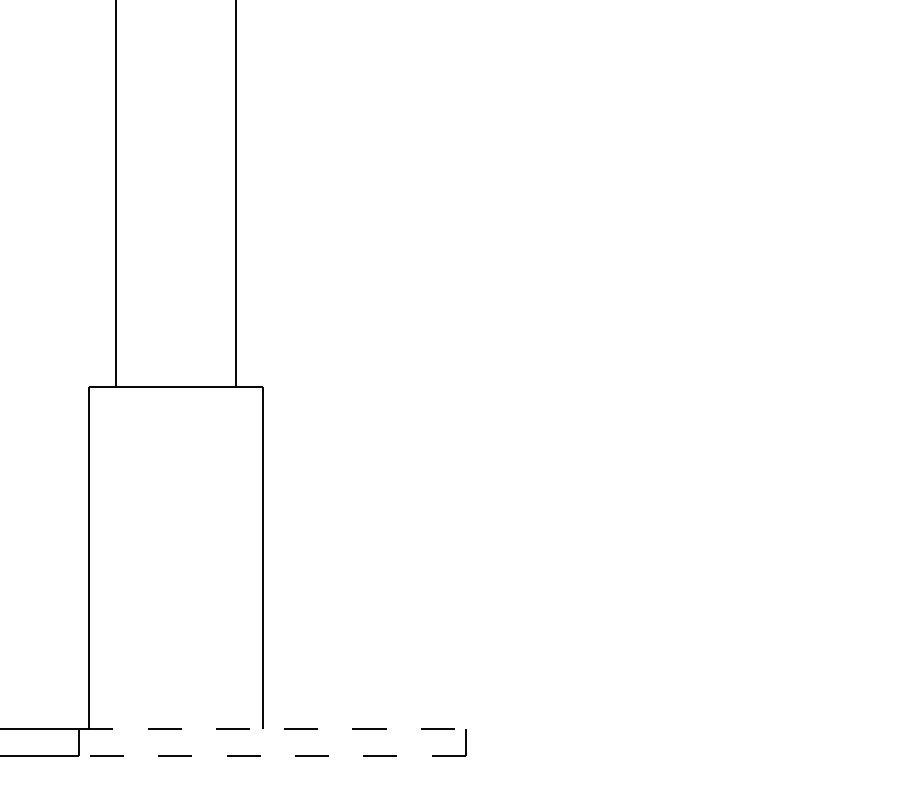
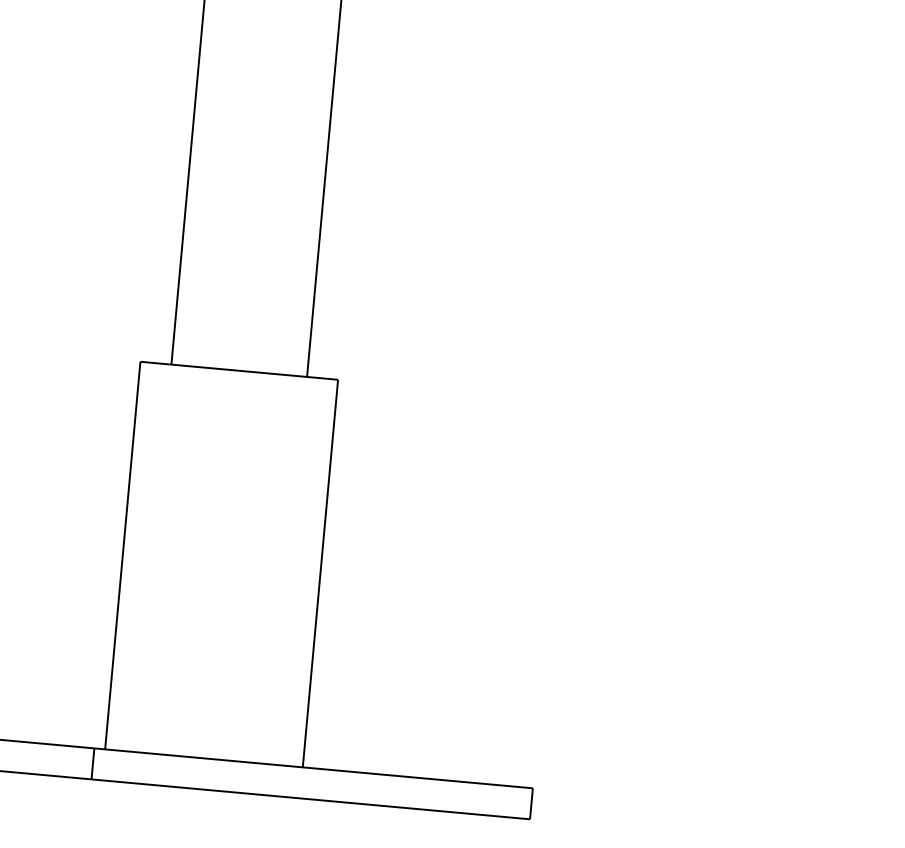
line: (272, 728) -> (313, 767), dashed -> solid
line: (271, 756) -> (309, 799), dashed -> solid

